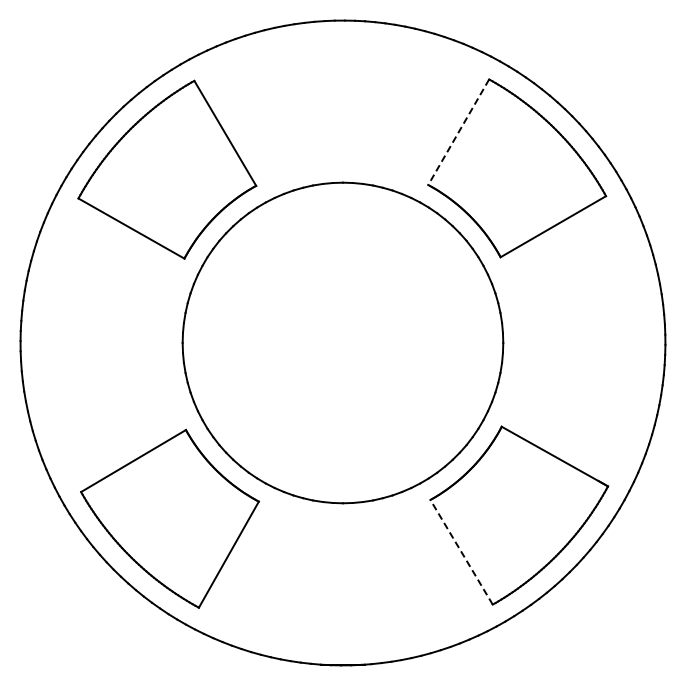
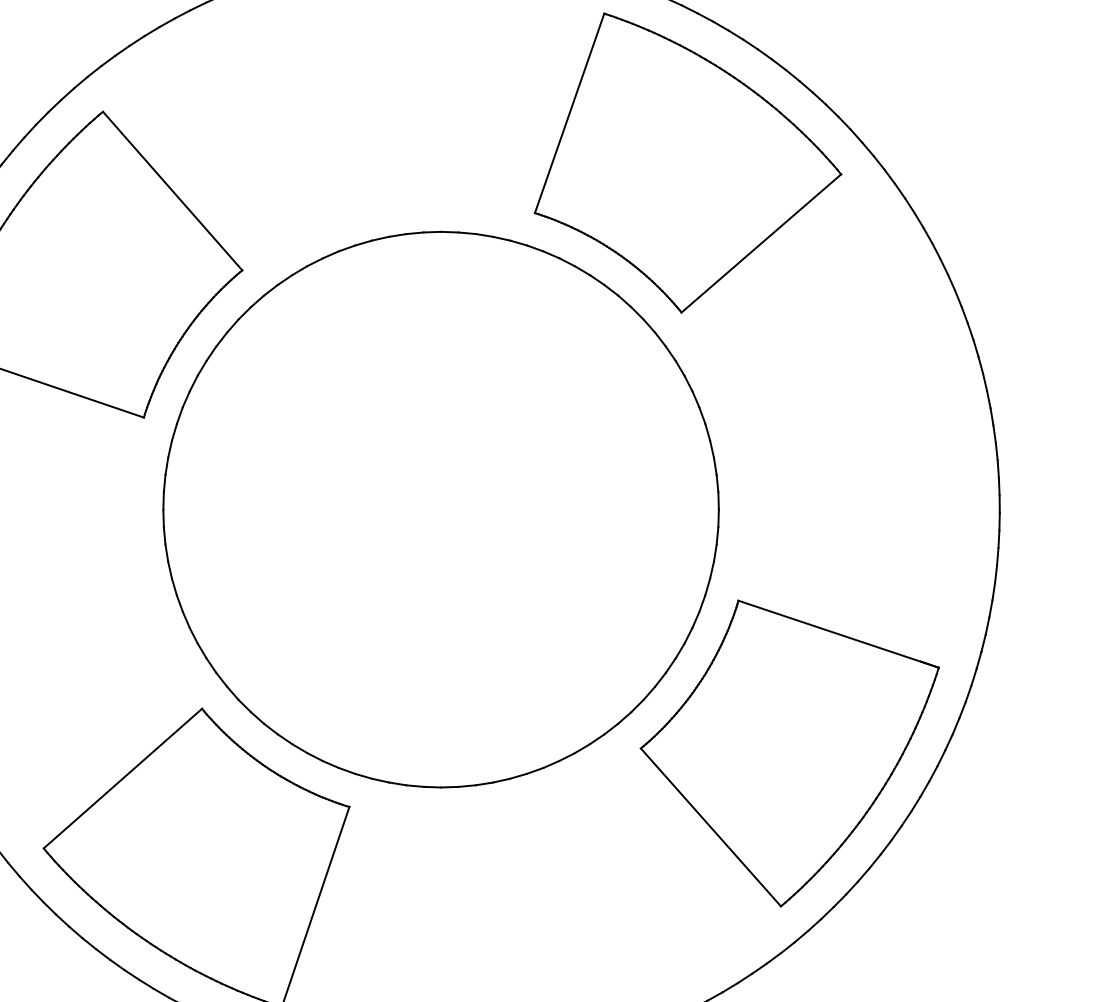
line: (458, 132) -> (569, 113), dashed -> solid
line: (461, 552) -> (710, 827), dashed -> solid

